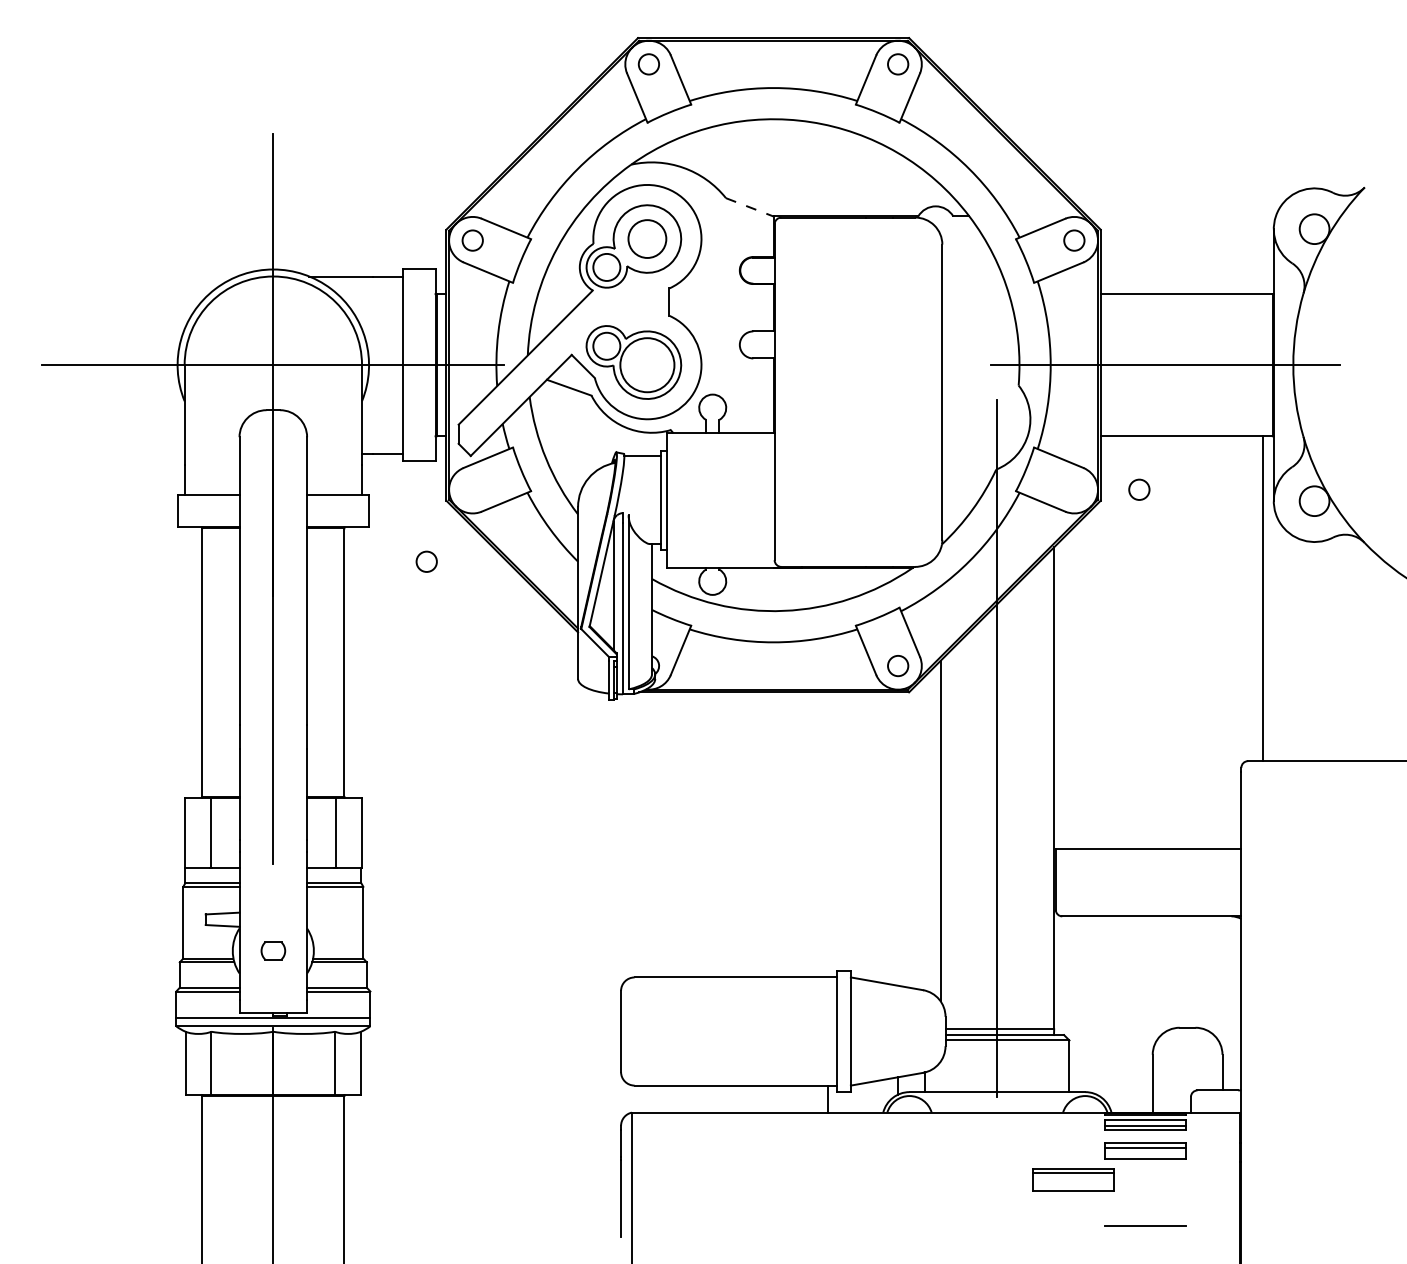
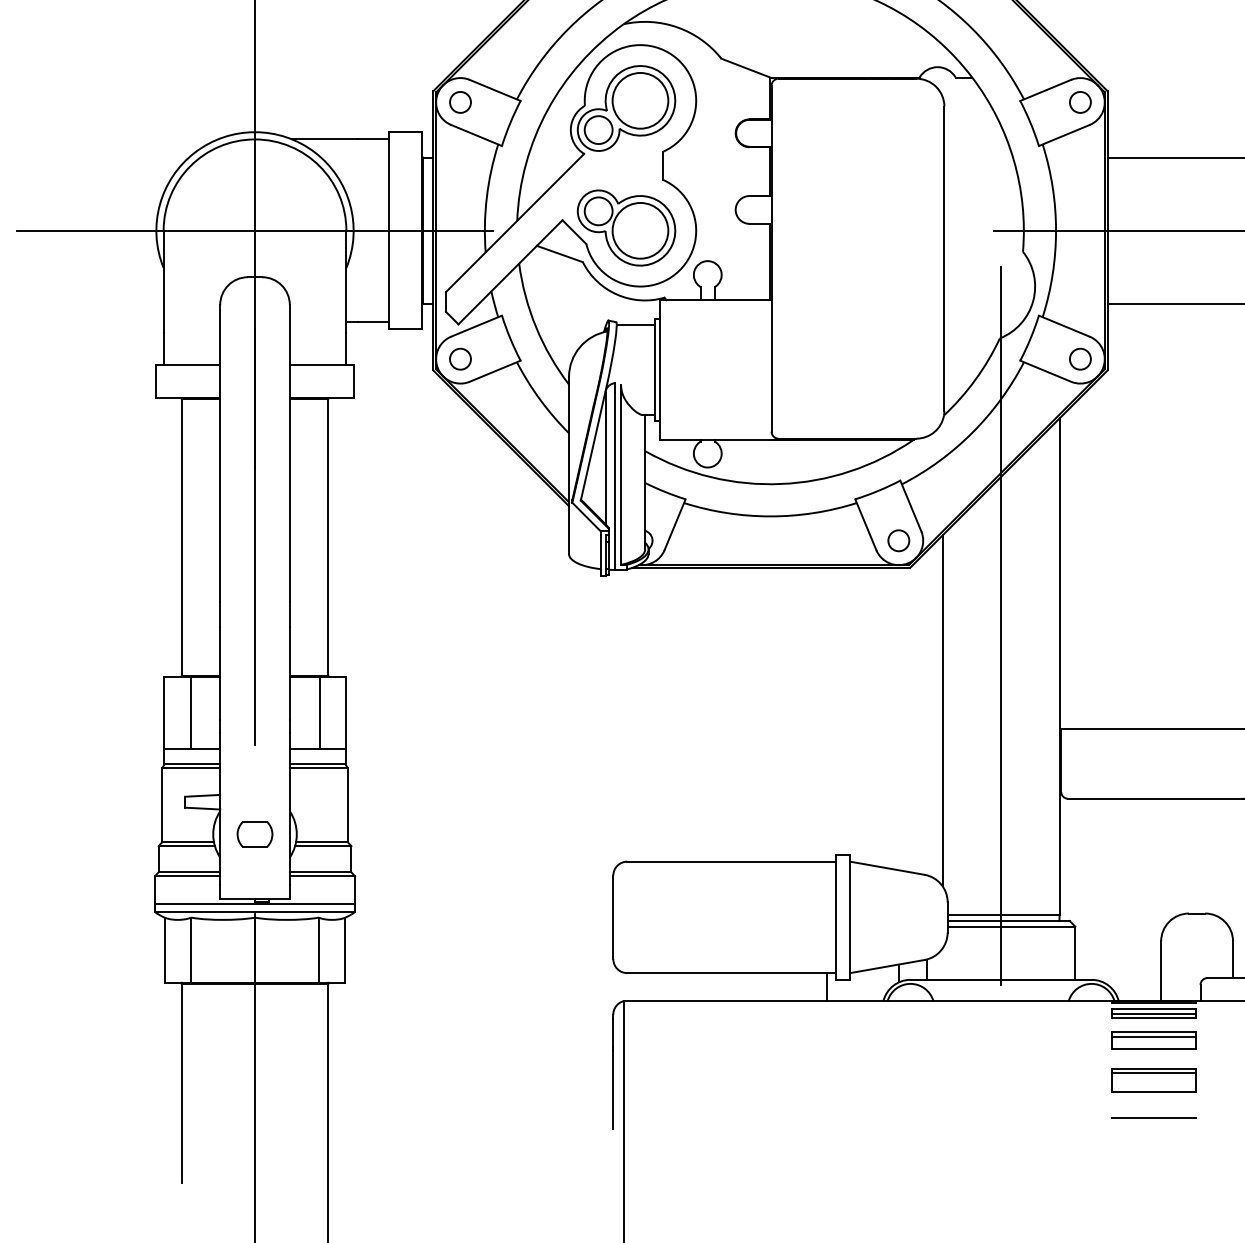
line: (750, 207) -> (746, 68), dashed -> solid
circle: (647, 239) -> (640, 101), size x1.43
circle: (1139, 489) -> (1080, 358), moved
circle: (426, 561) -> (460, 358), moved
part: (273, 950) -> (255, 833), size x1.43
part: (1073, 1179) -> (1153, 1080), moved

